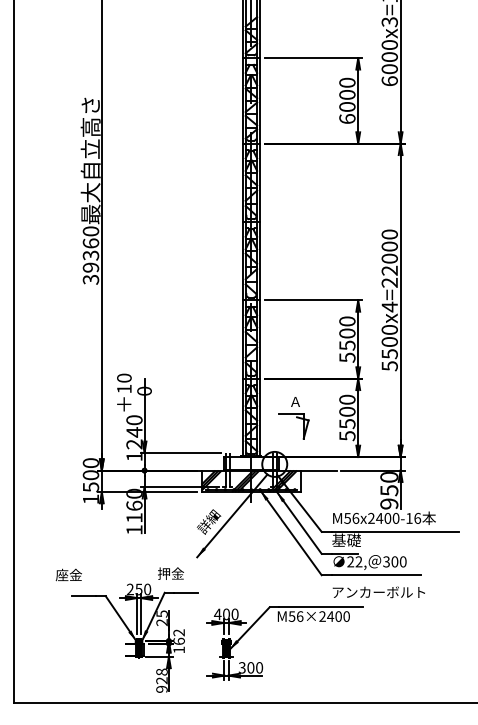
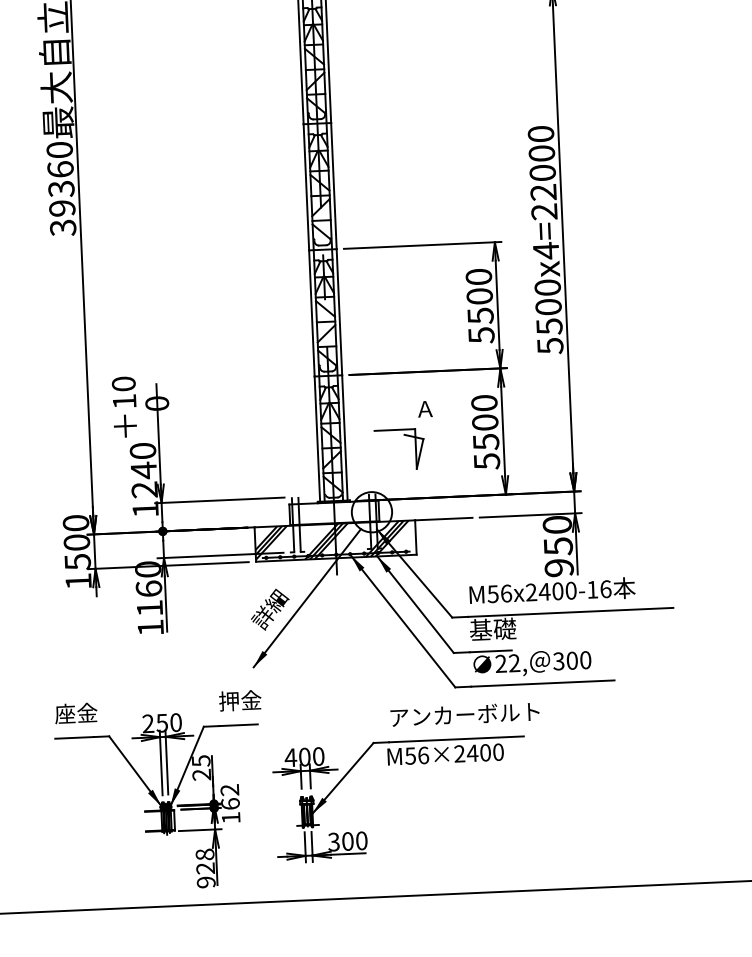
text: (295, 401) -> (425, 408), moved
text: (170, 573) -> (239, 700), moved
text: (68, 574) -> (75, 712), moved
text: (378, 592) -> (464, 714), moved

